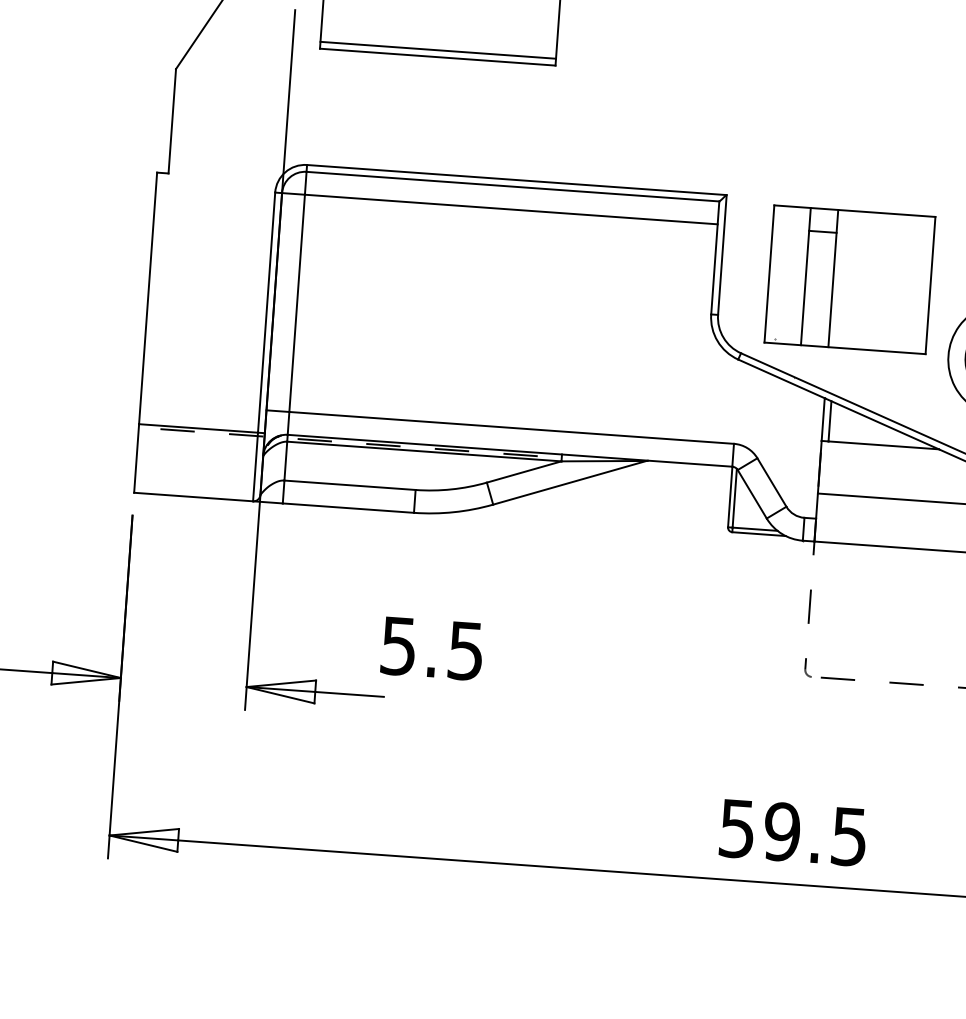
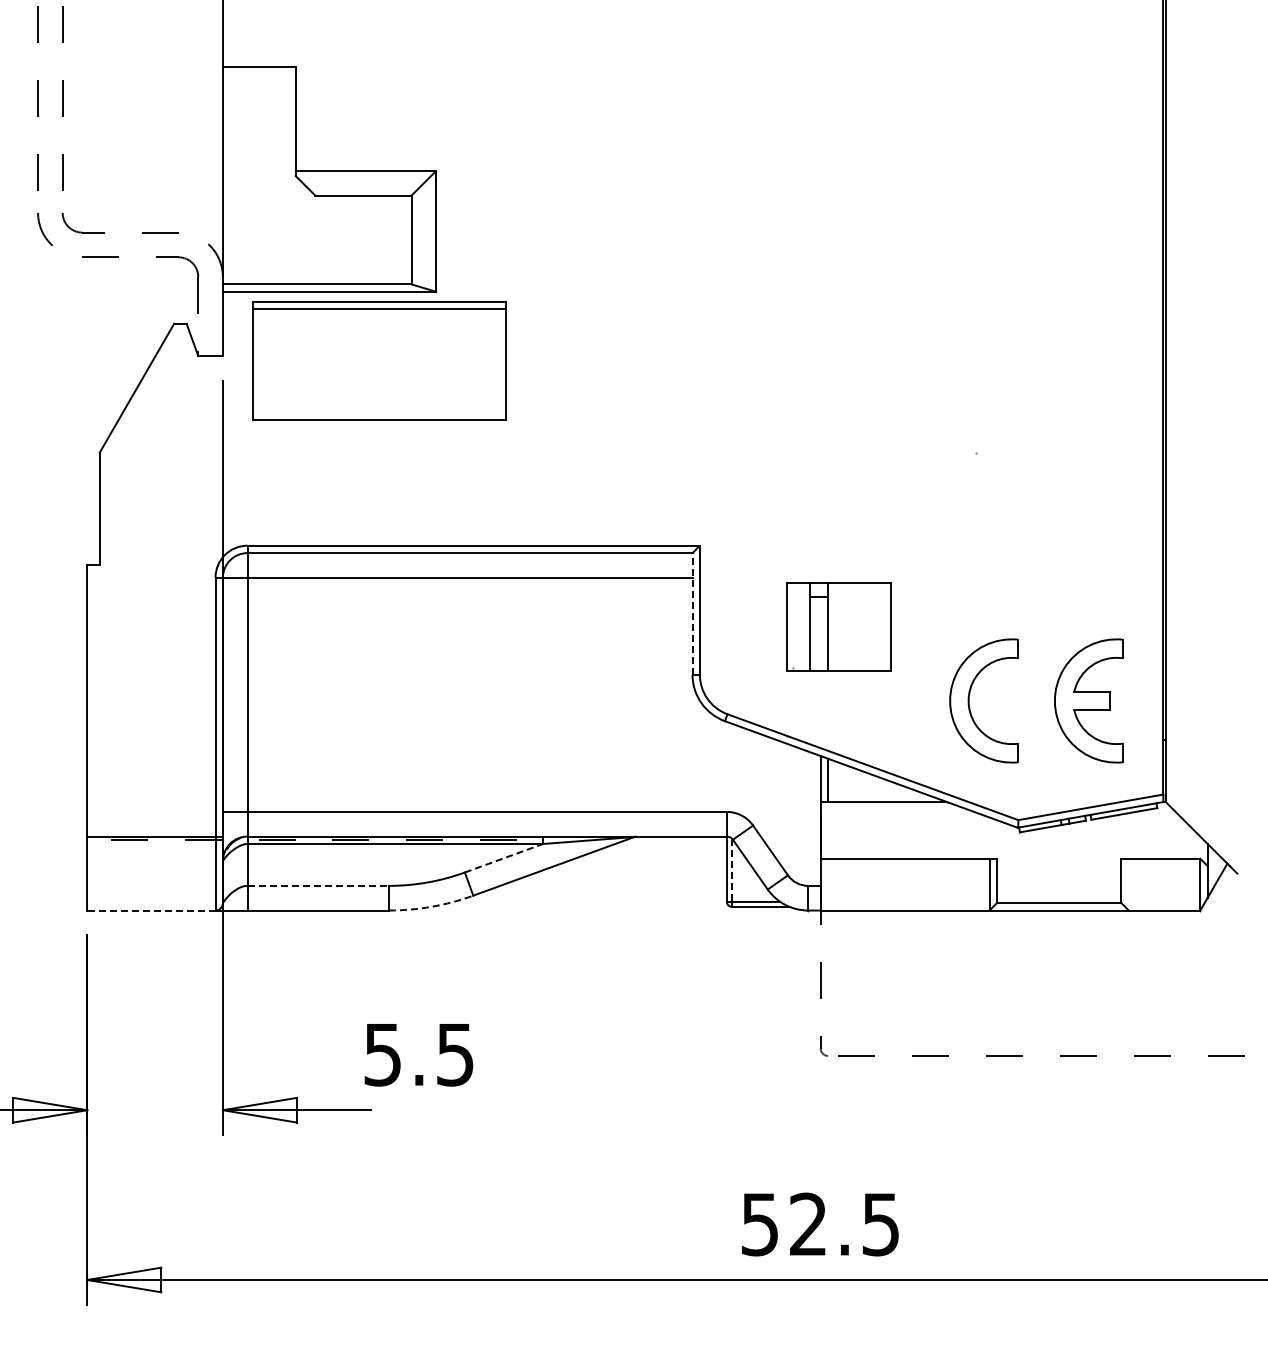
line: (438, 50) -> (379, 412), removed
line: (715, 257) -> (692, 613), solid -> dashed
part: (849, 279) -> (838, 626), size x0.6
line: (524, 472) -> (504, 858), solid -> dashed
line: (350, 484) -> (318, 885), solid -> dashed
line: (192, 496) -> (150, 910), solid -> dashed
line: (734, 498) -> (731, 870), solid -> dashed
arc: (453, 511) -> (431, 906), solid -> dashed
text: (782, 831) -> (808, 1224), 59.5 -> 52.5

